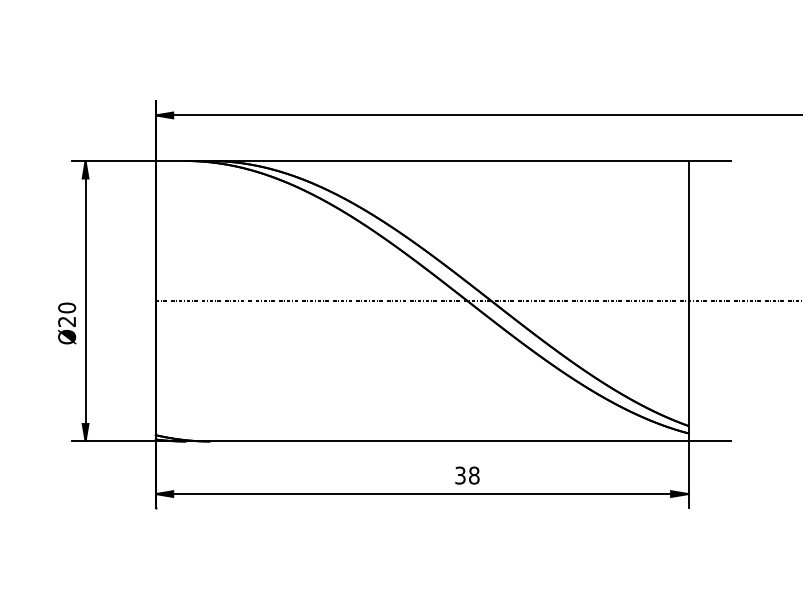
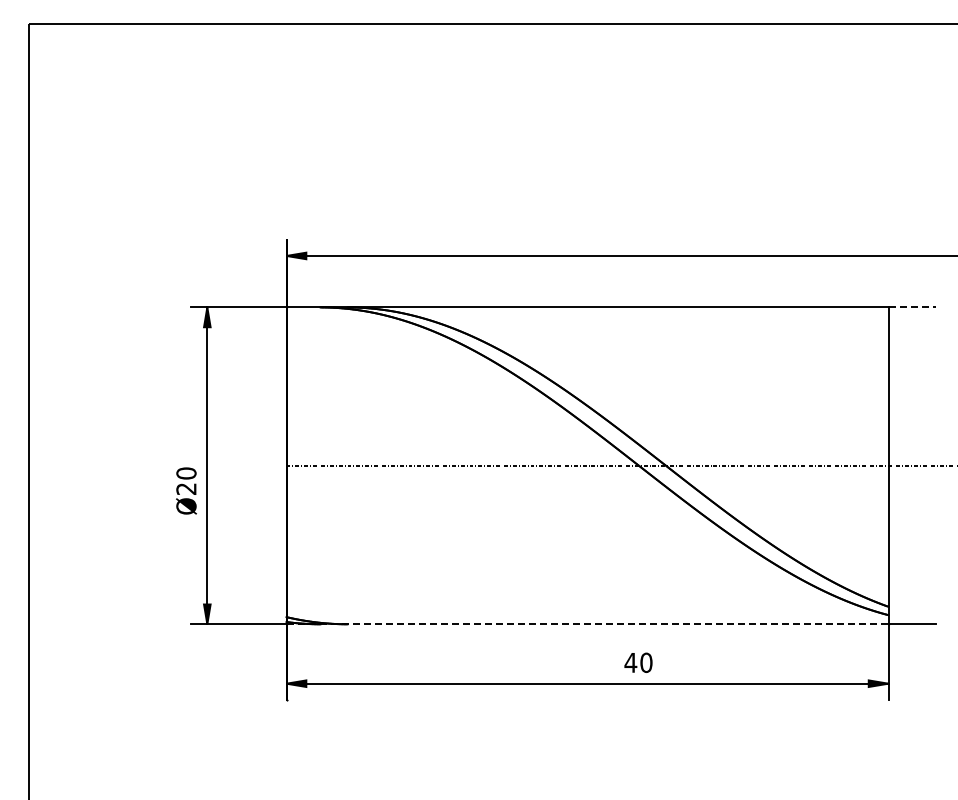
line: (709, 161) -> (912, 307), solid -> dashed
line: (422, 441) -> (588, 624), solid -> dashed
text: (467, 475) -> (638, 662), 38 -> 40

